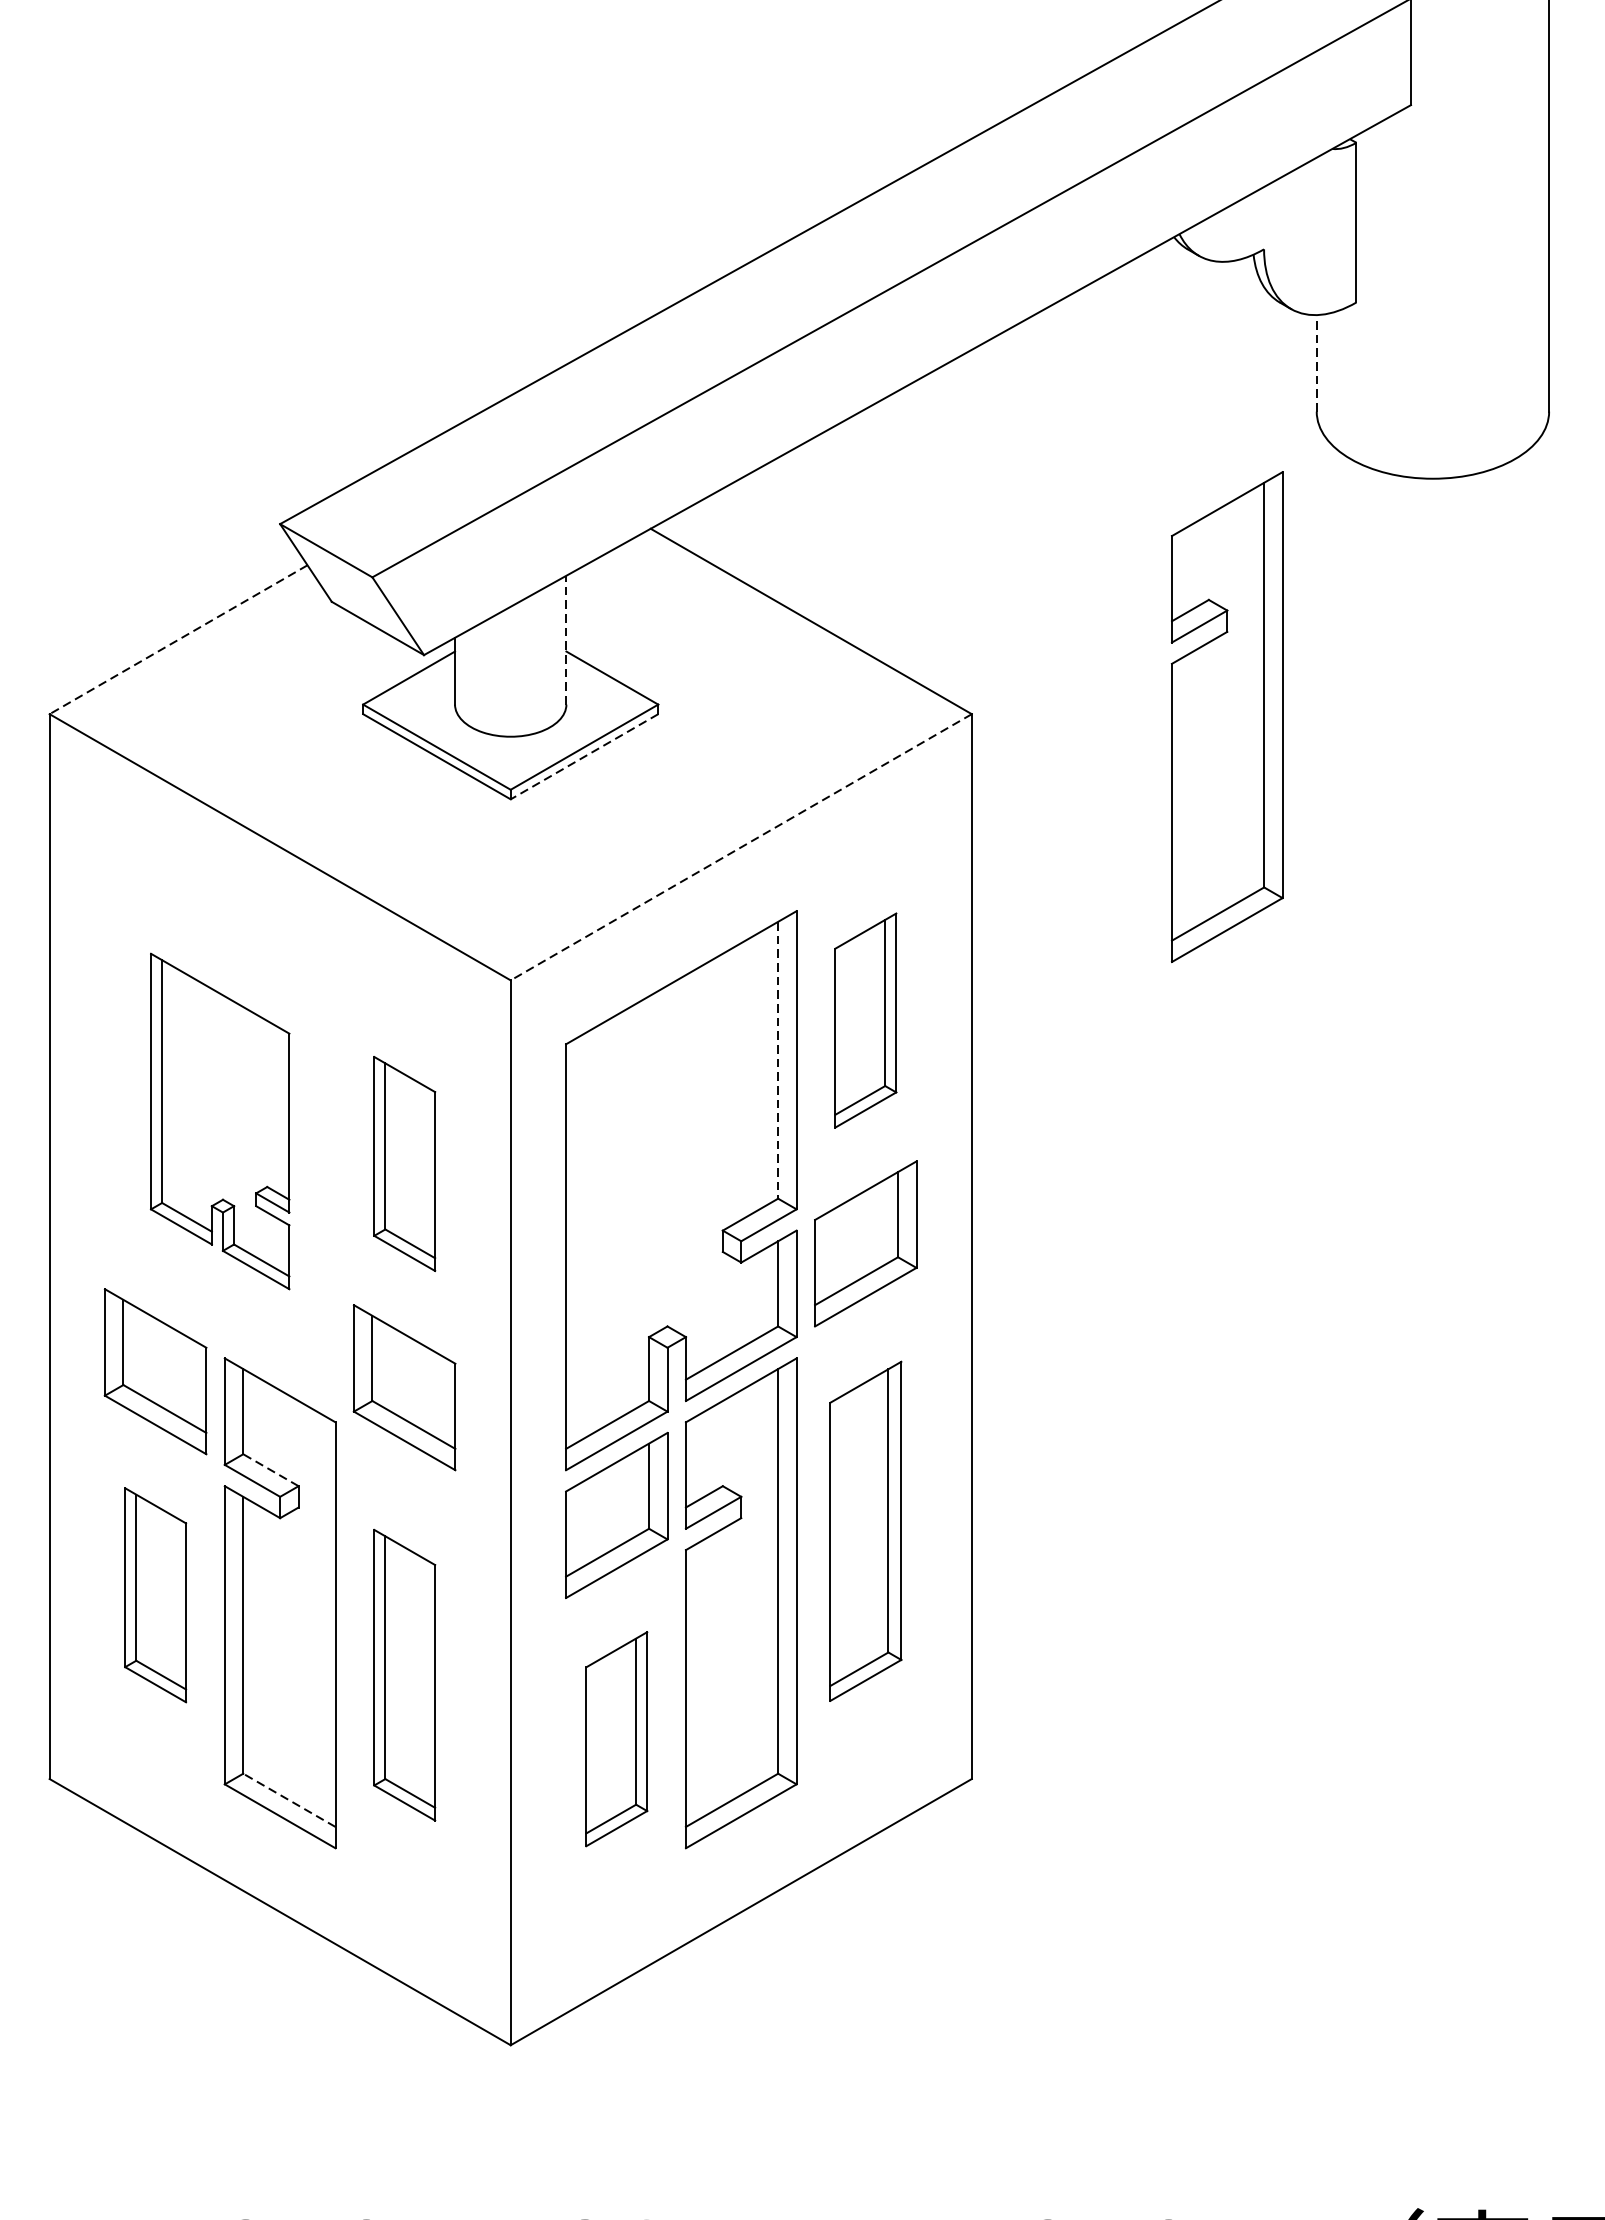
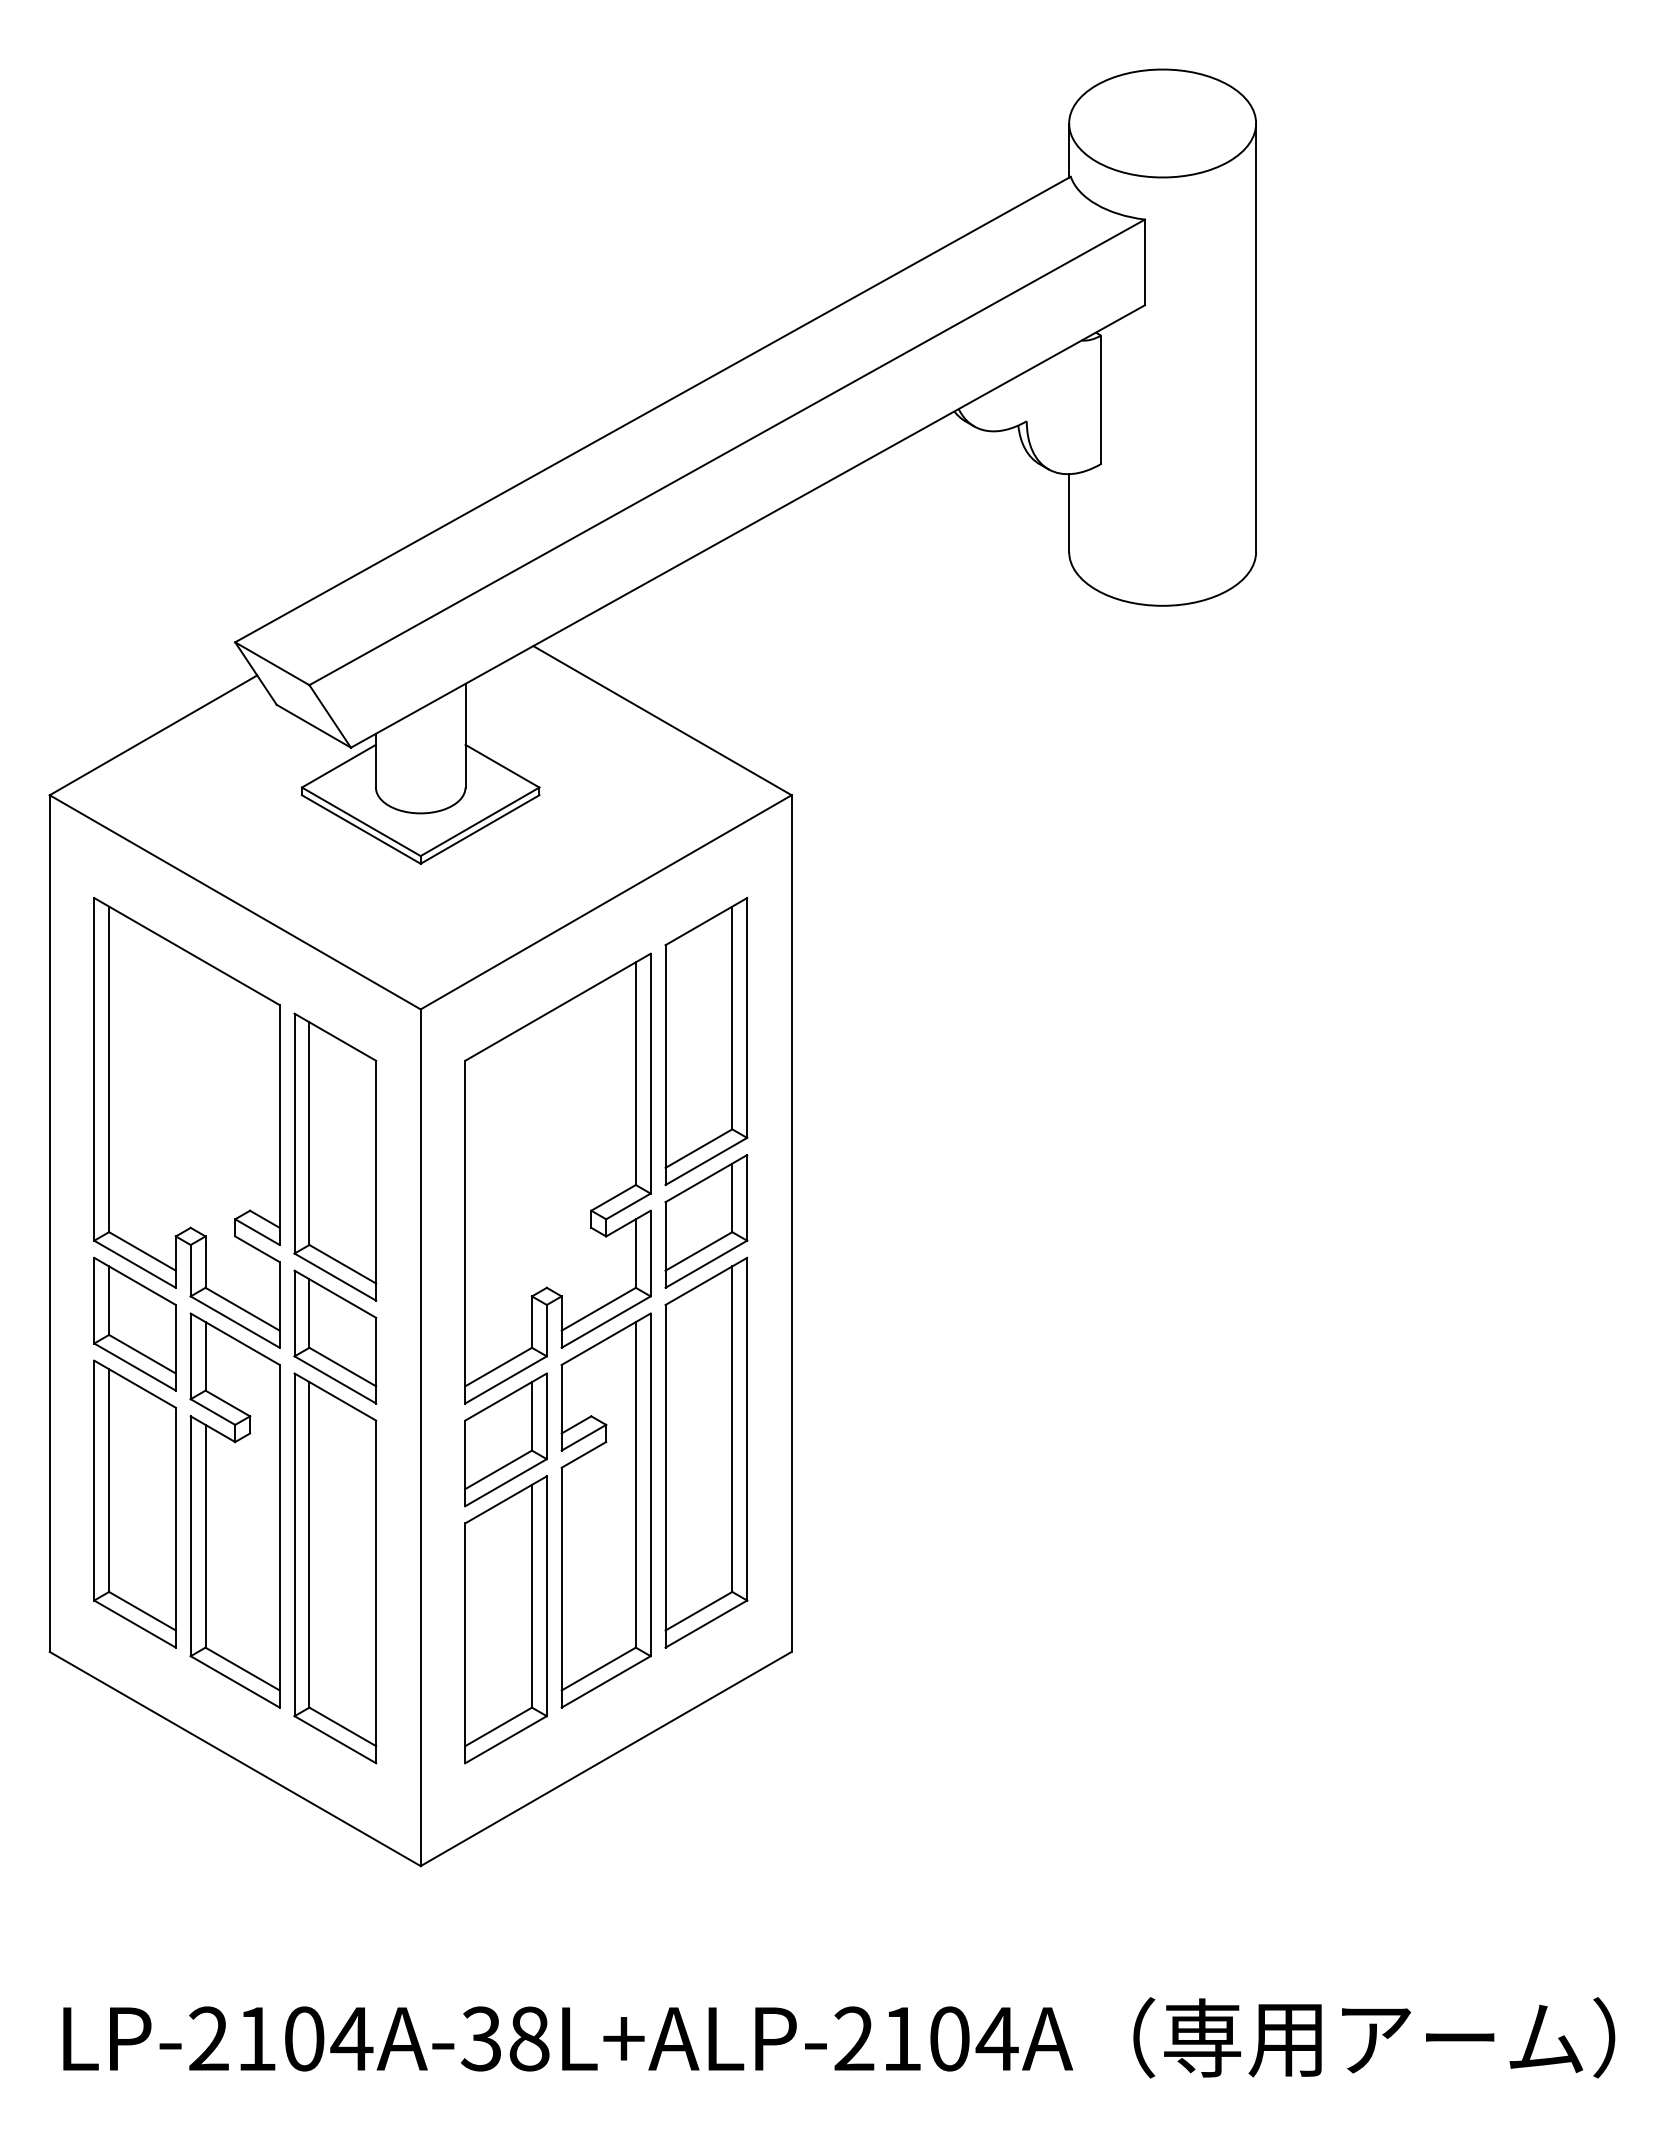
line: (1317, 363) -> (1069, 513), dashed -> solid
line: (178, 639) -> (153, 735), dashed -> solid
line: (566, 639) -> (465, 735), dashed -> solid
part: (1226, 716) -> (996, 797), removed
line: (585, 756) -> (480, 829), dashed -> solid
line: (740, 847) -> (605, 902), dashed -> solid
part: (865, 1020) -> (706, 1041), size x1.67
line: (777, 1061) -> (635, 1074), dashed -> solid
part: (219, 1120) -> (186, 1122), size x1.67
part: (404, 1163) -> (335, 1156), size x1.67
line: (270, 1470) -> (227, 1403), dashed -> solid
part: (865, 1531) -> (706, 1452), size x1.43
part: (154, 1594) -> (134, 1503), size x1.67
part: (404, 1675) -> (335, 1568), size x1.67
part: (616, 1738) -> (505, 1619), size x1.67
line: (289, 1800) -> (242, 1669), dashed -> solid

